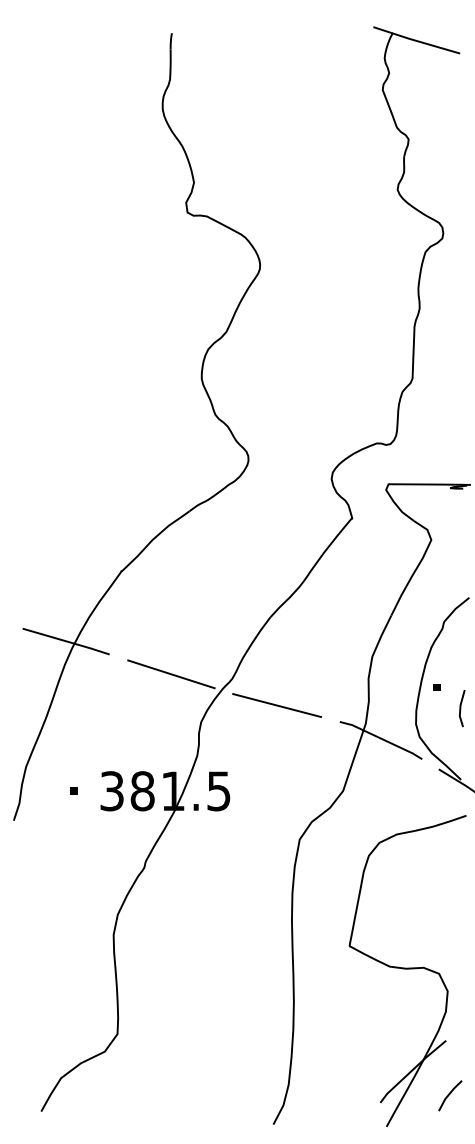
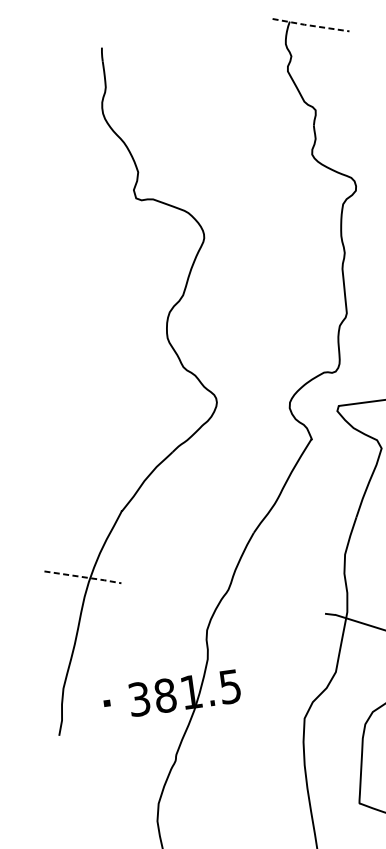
line: (416, 40) -> (310, 25), solid -> dashed
line: (67, 641) -> (84, 577), solid -> dashed
line: (171, 674) -> (176, 593), removed
line: (277, 705) -> (270, 607), removed

